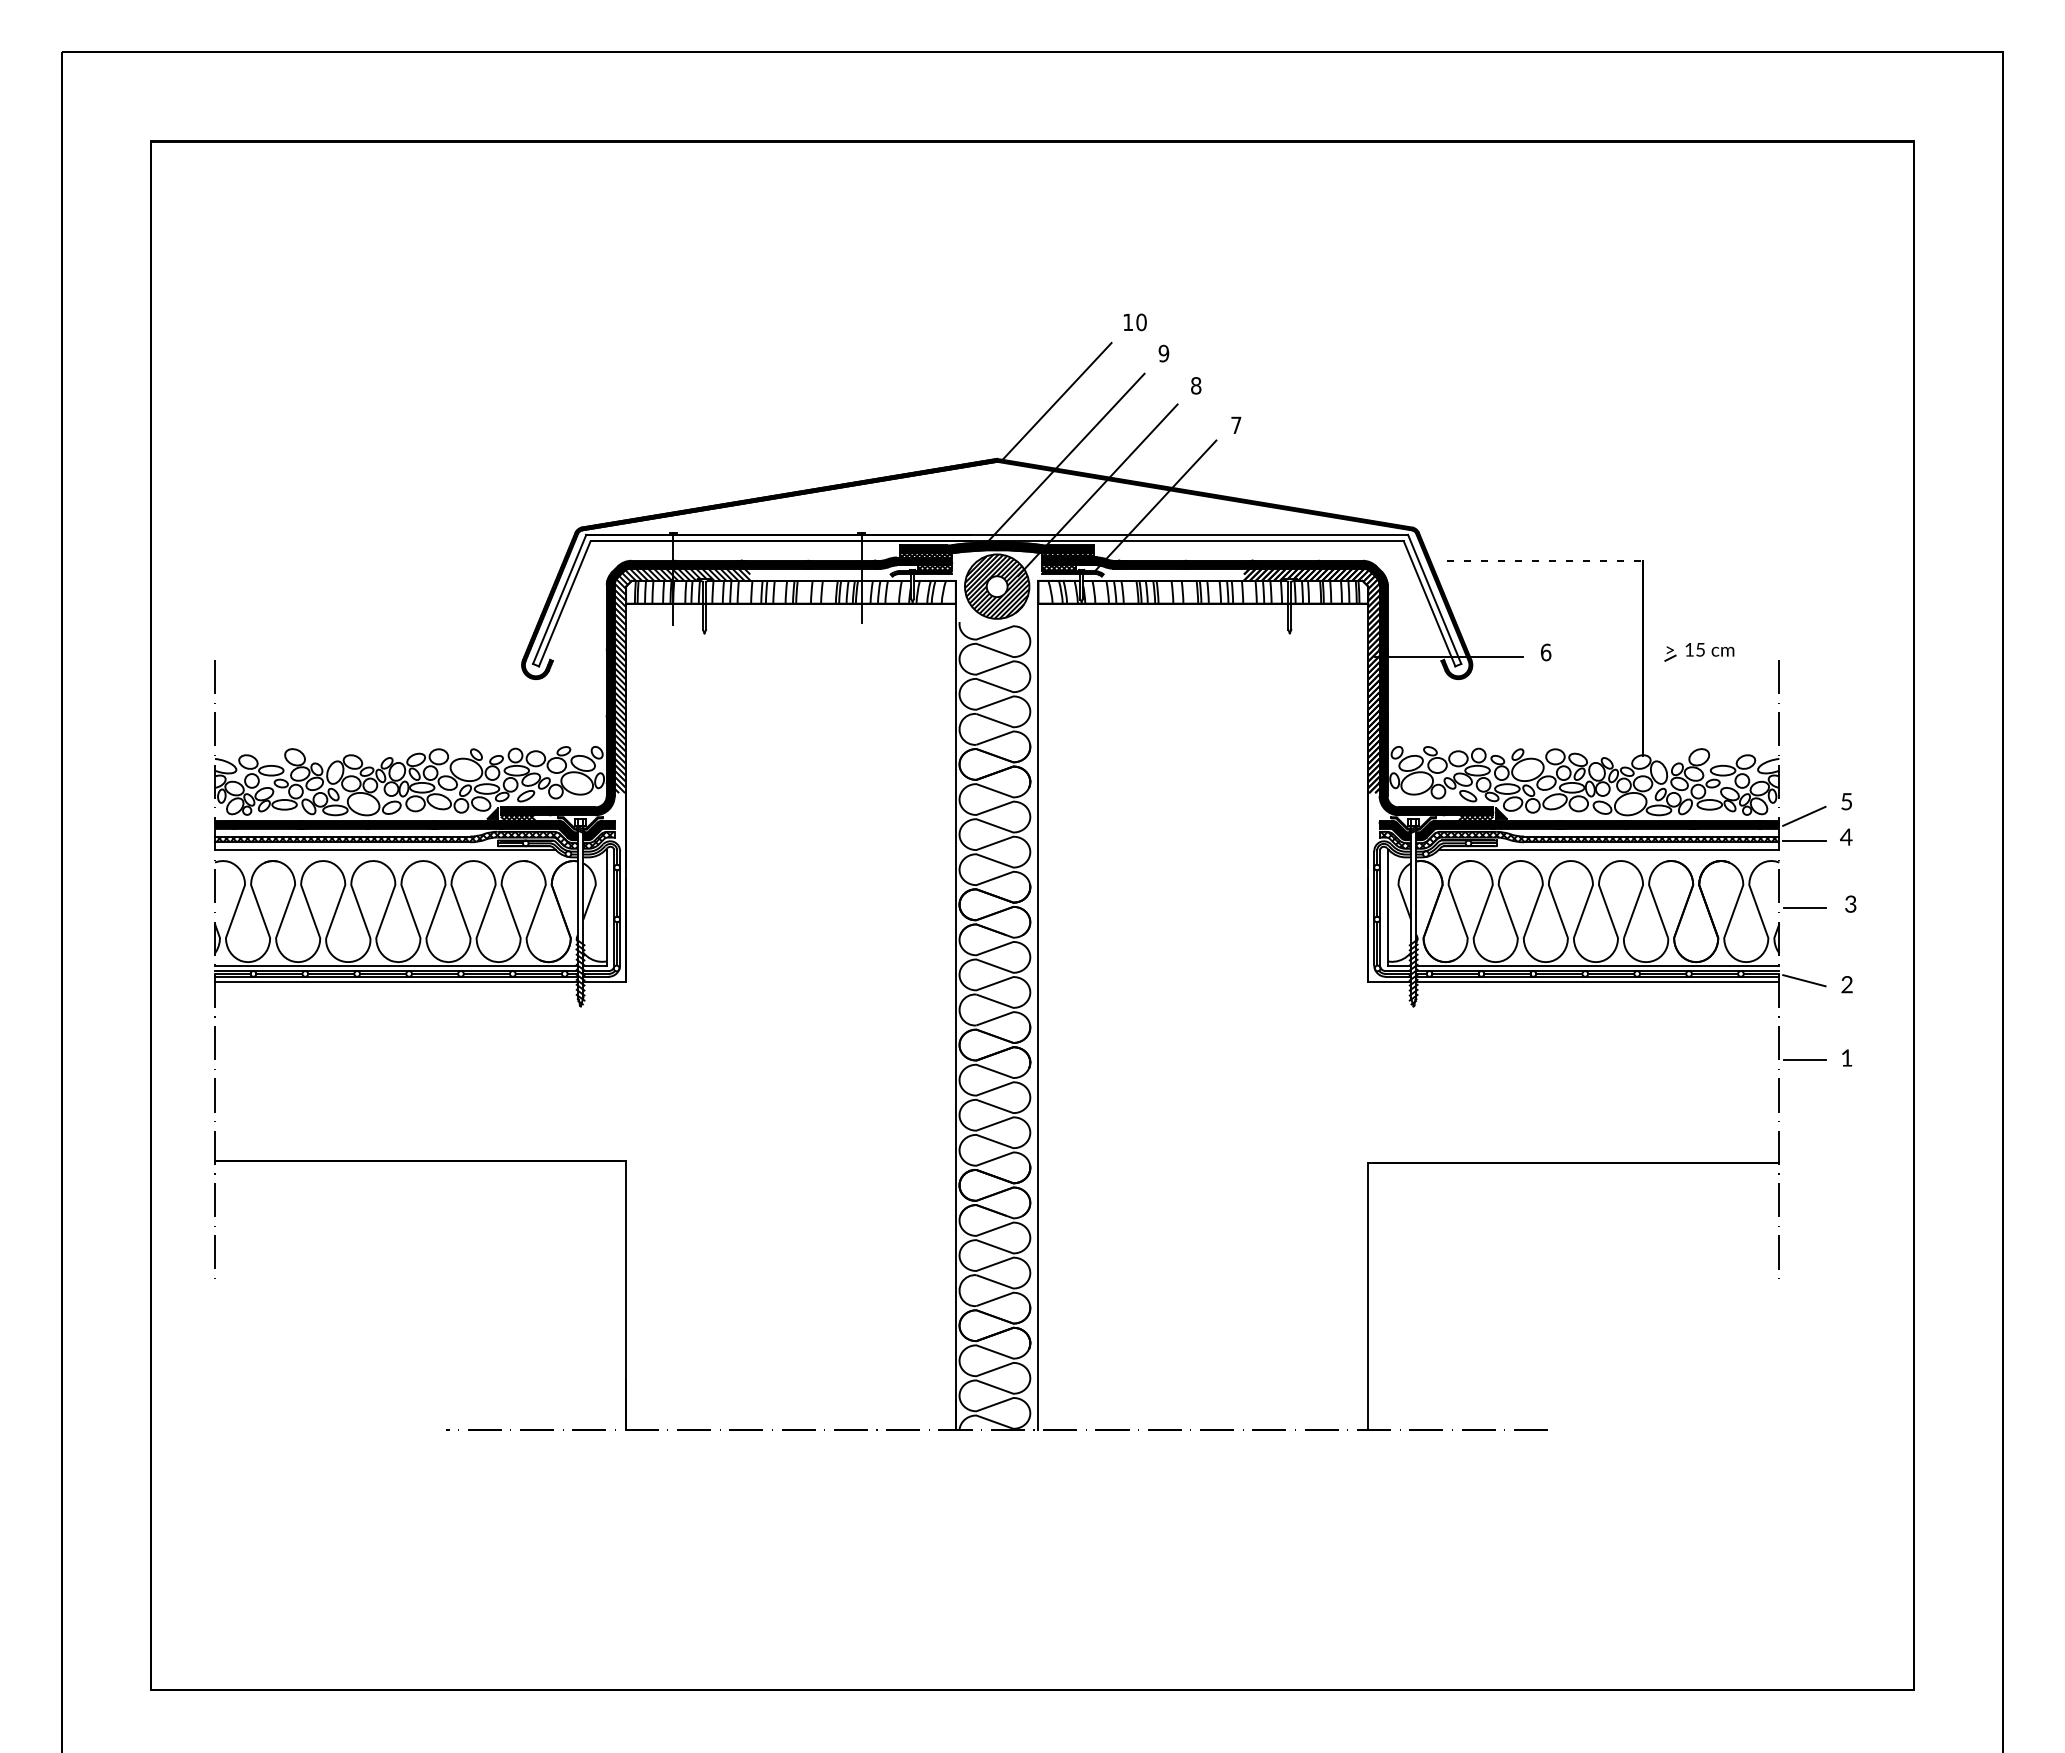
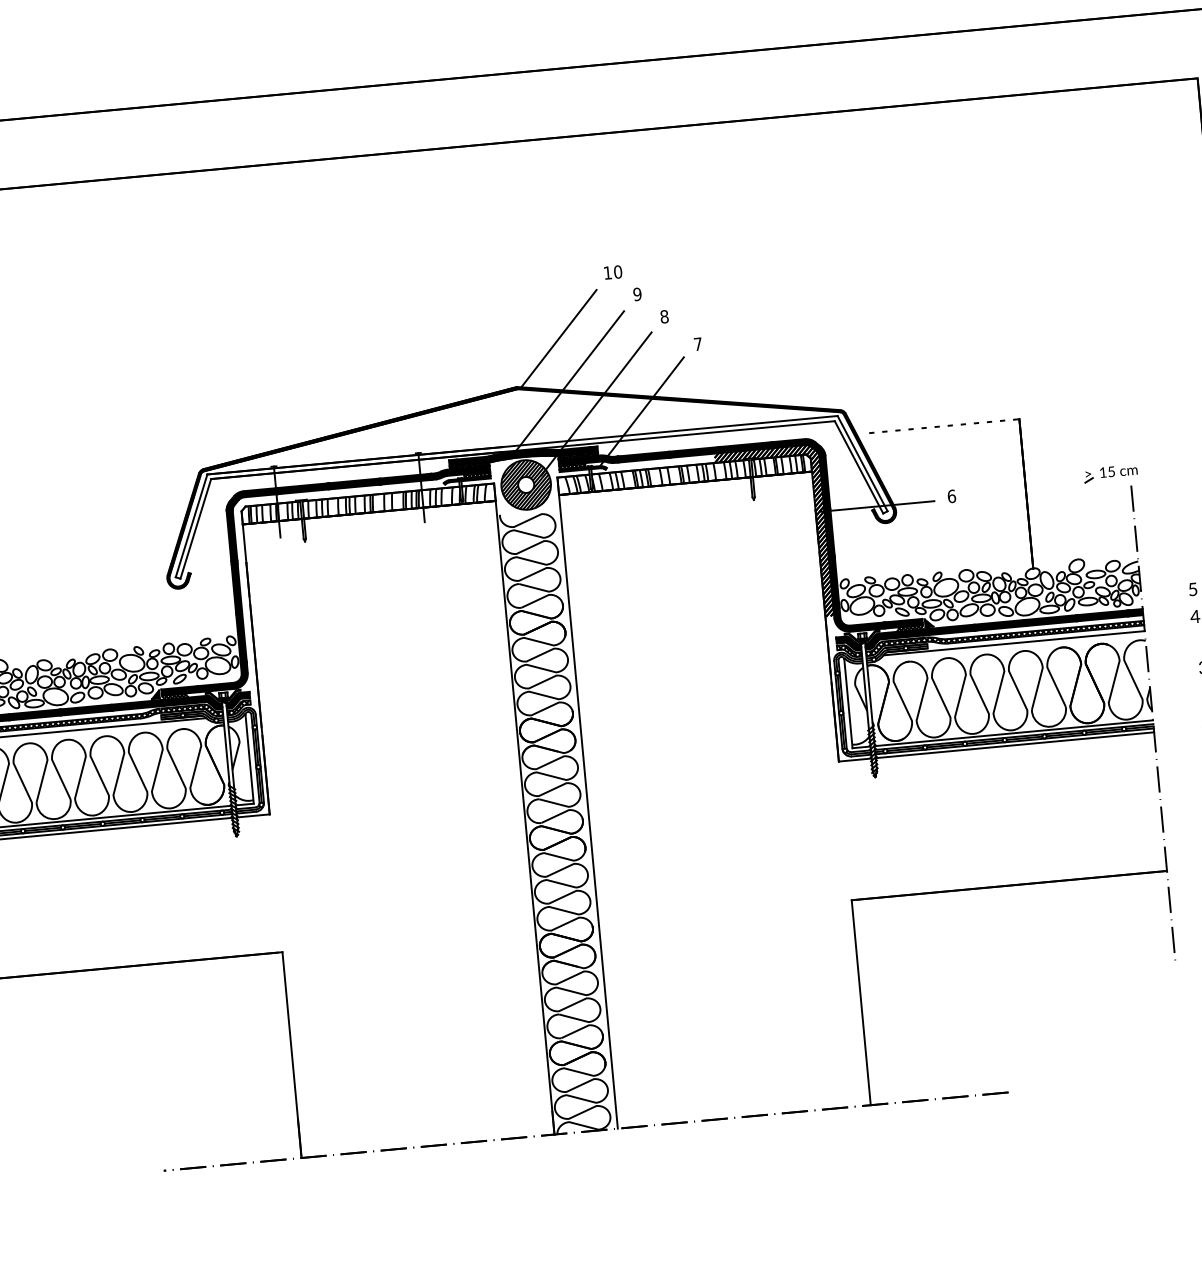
part: (1699, 652) -> (1110, 473), moved
hatch: (682, 680) -> (291, 579), removed
line: (1804, 815) -> (1161, 603), removed
line: (1804, 841) -> (1163, 622), removed
line: (1804, 908) -> (1168, 674), removed
line: (1804, 980) -> (1173, 729), removed
line: (1804, 1059) -> (1178, 790), removed

